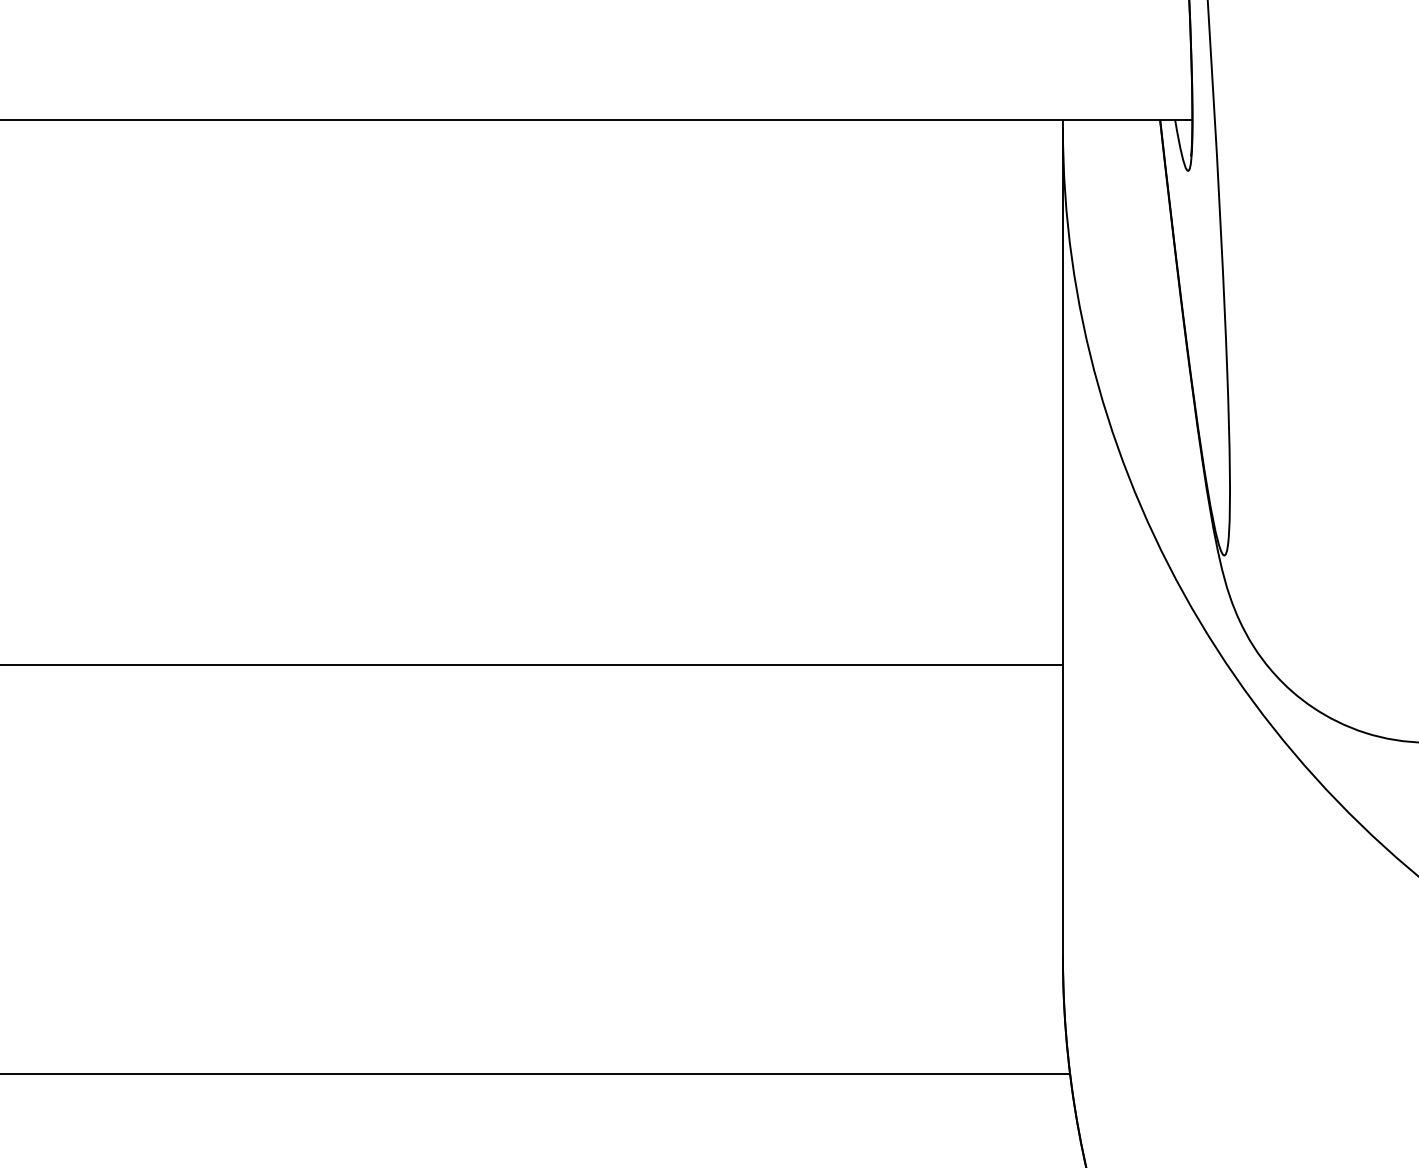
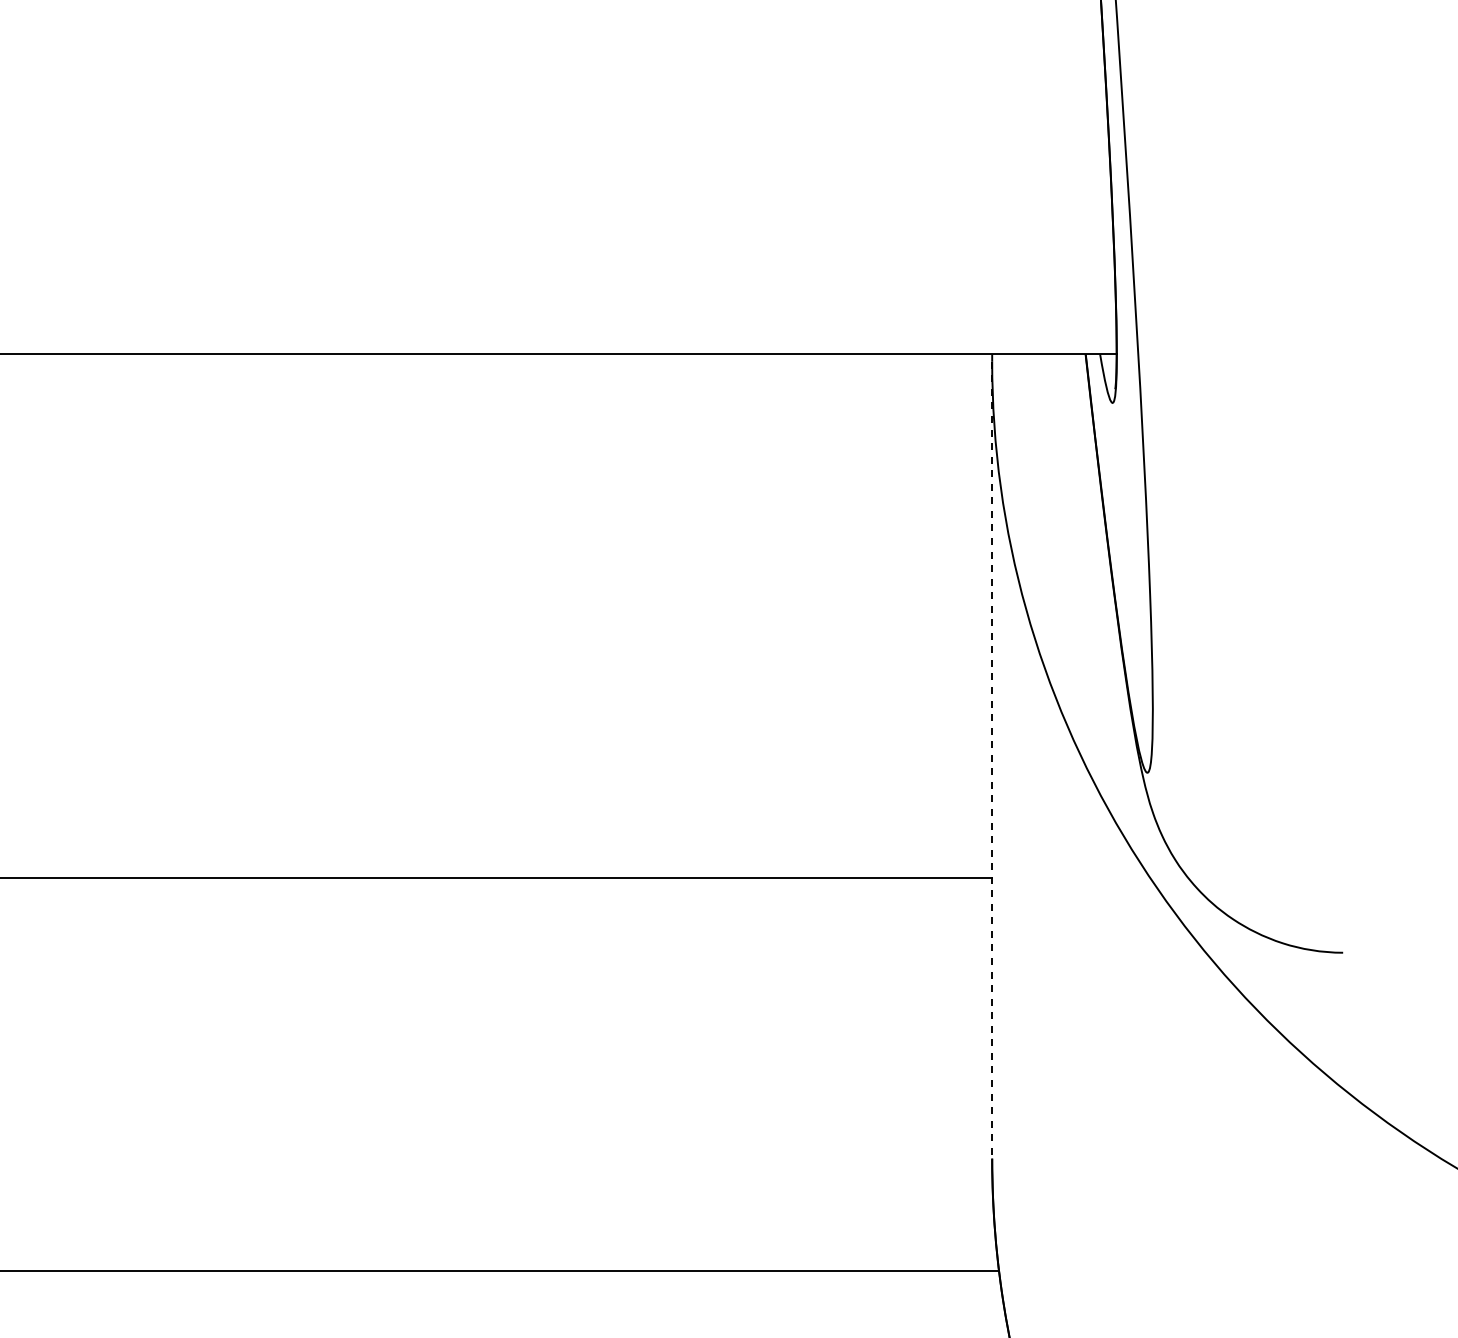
line: (1063, 542) -> (992, 760), solid -> dashed

